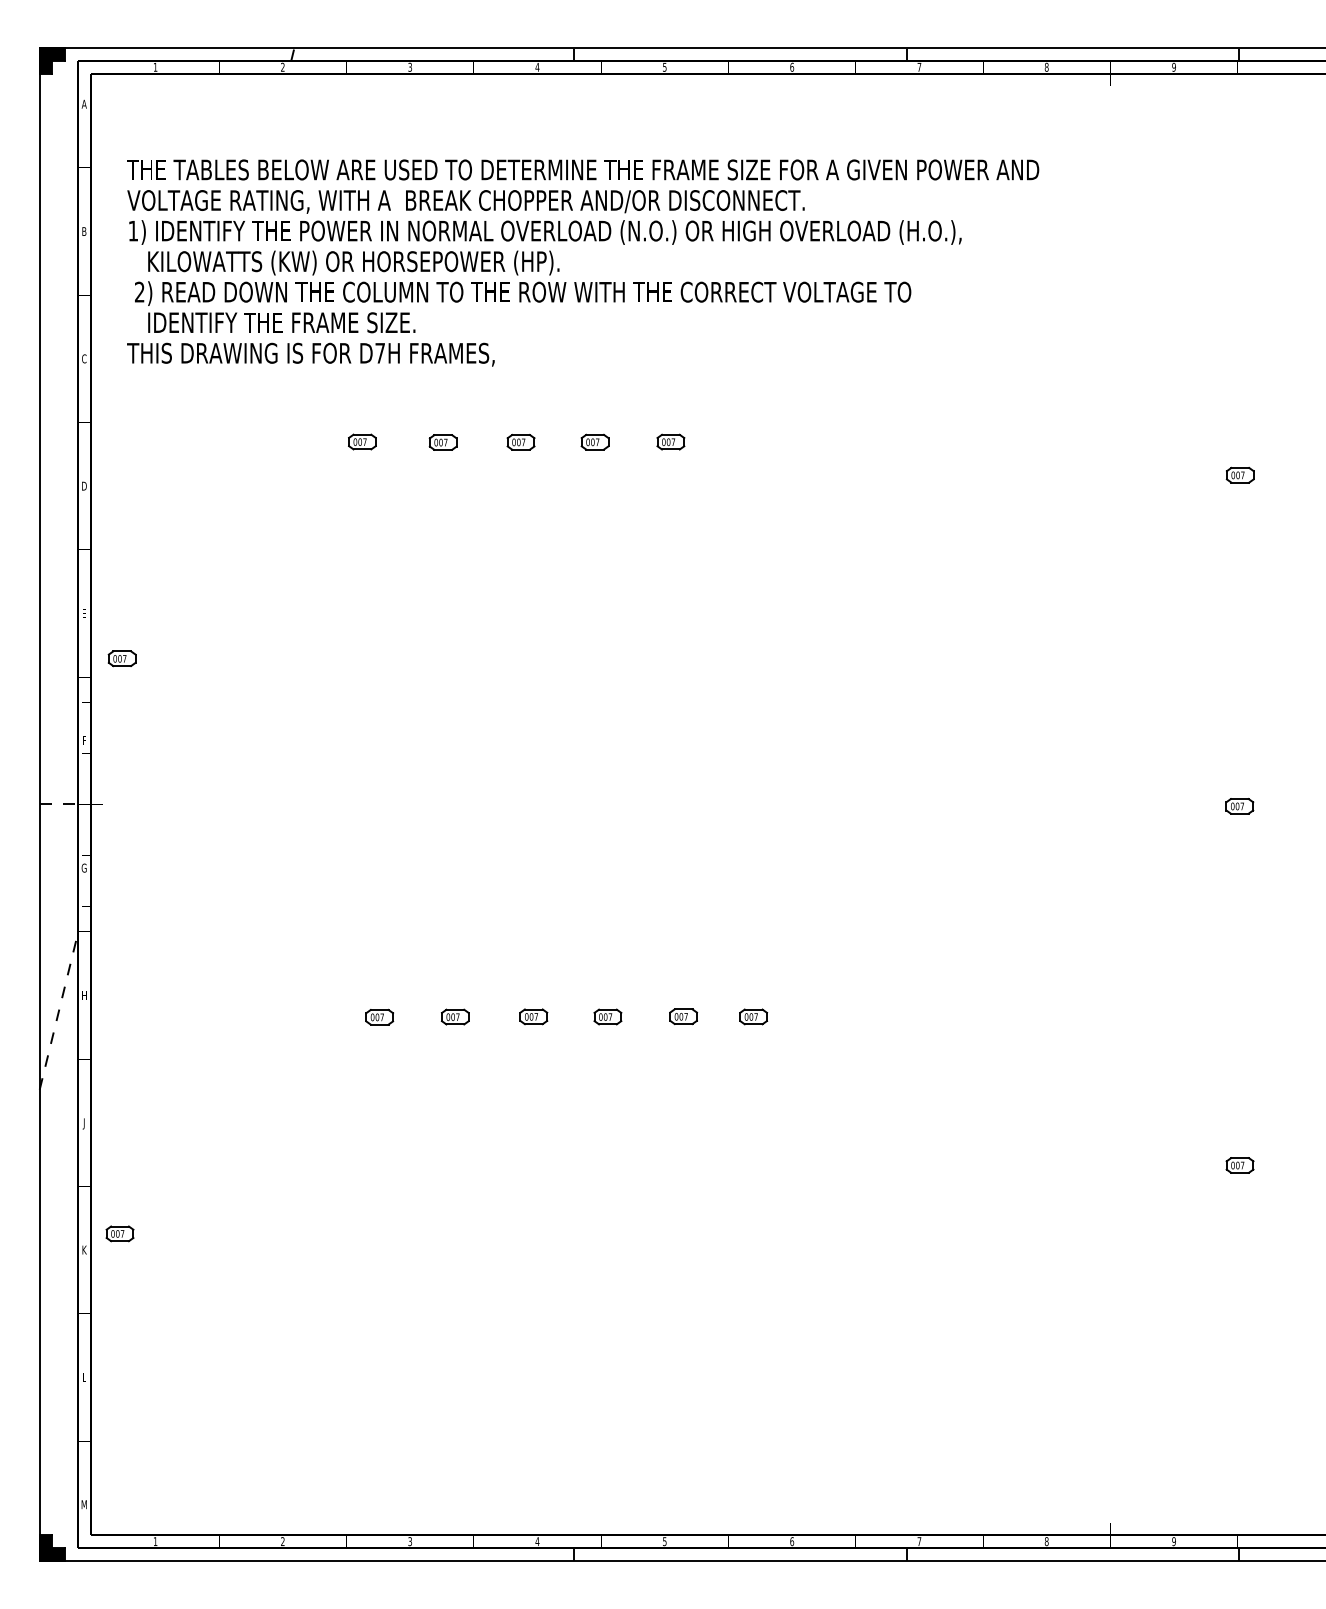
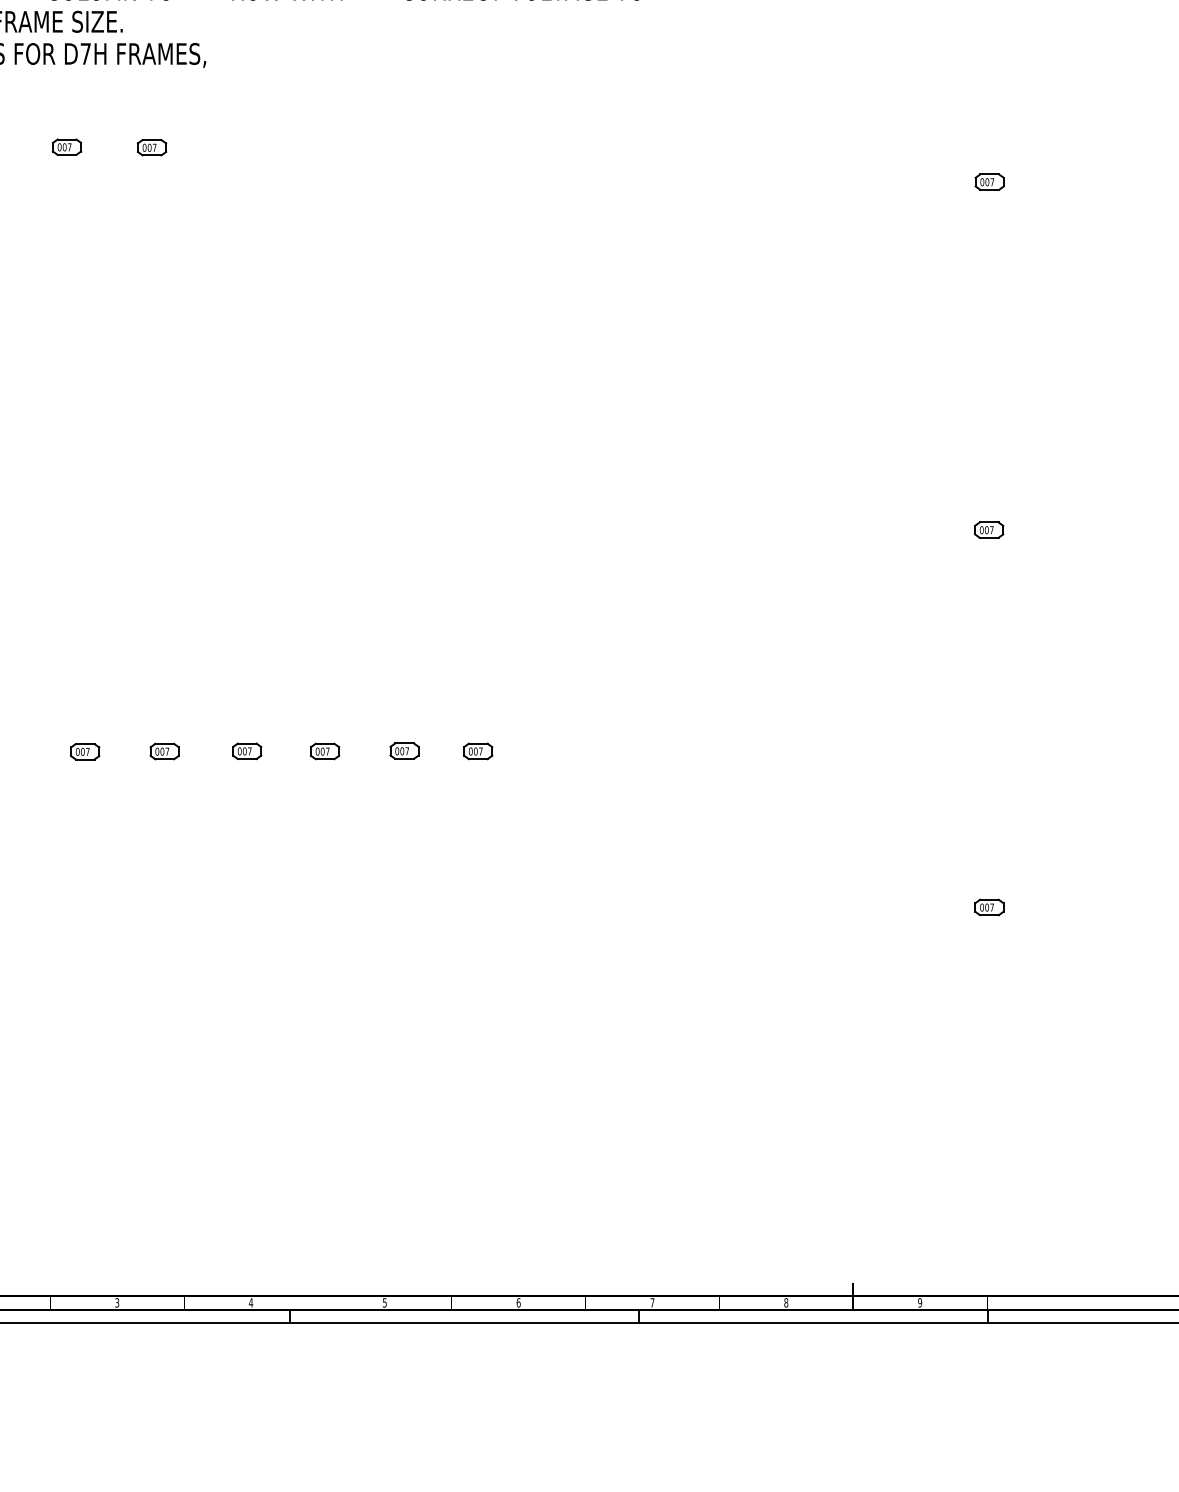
part: (594, 441) -> (310, 146), removed
part: (670, 441) -> (390, 146), removed
part: (520, 442) -> (233, 147), removed

